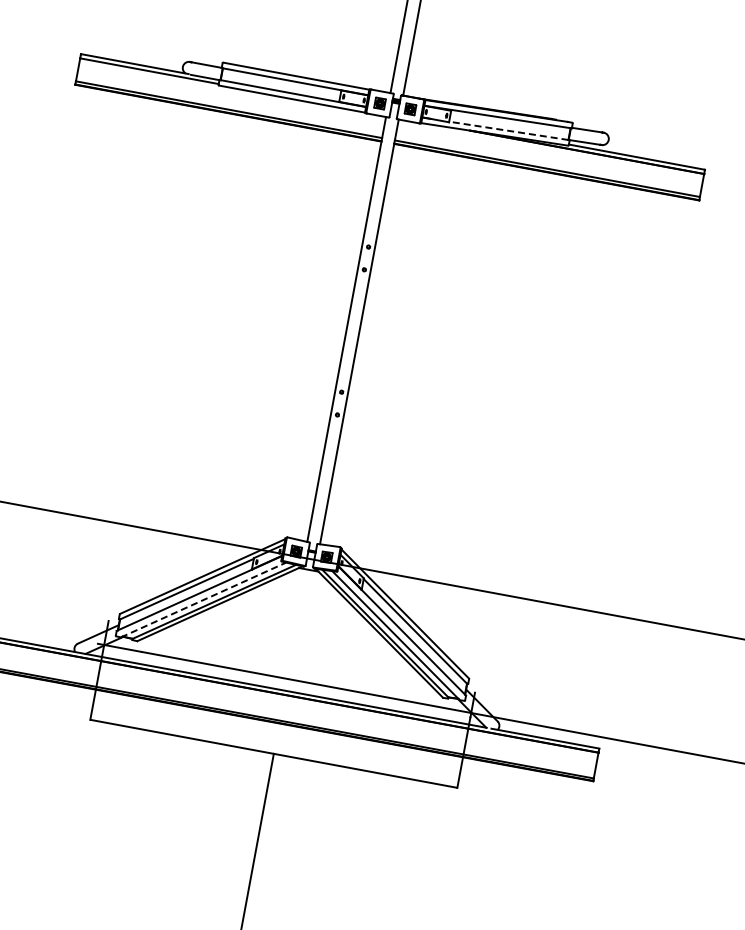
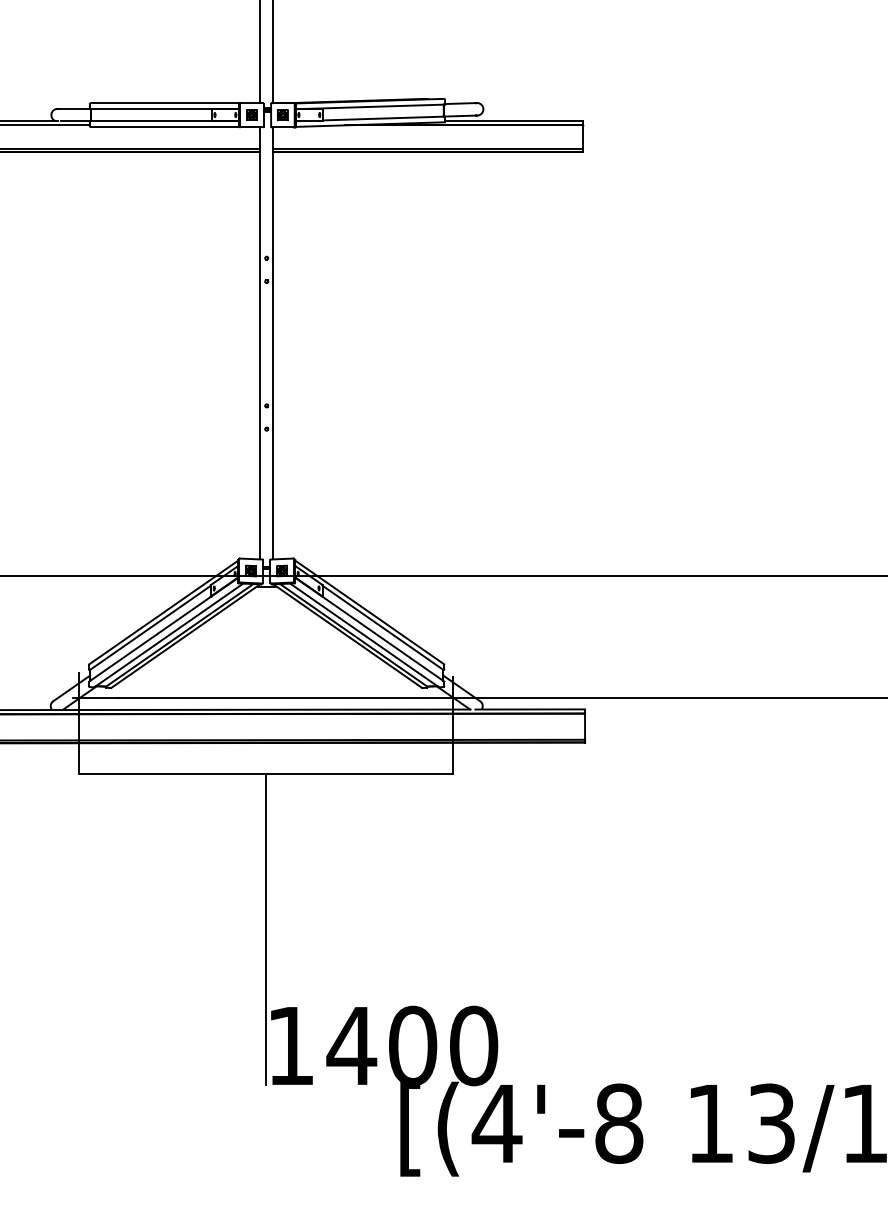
line: (507, 130) -> (382, 118), dashed -> solid
line: (203, 599) -> (168, 635), dashed -> solid

